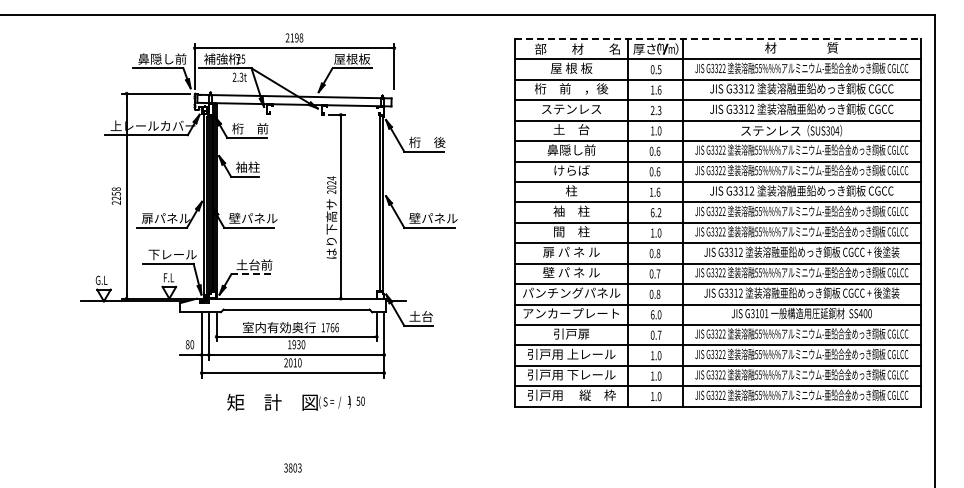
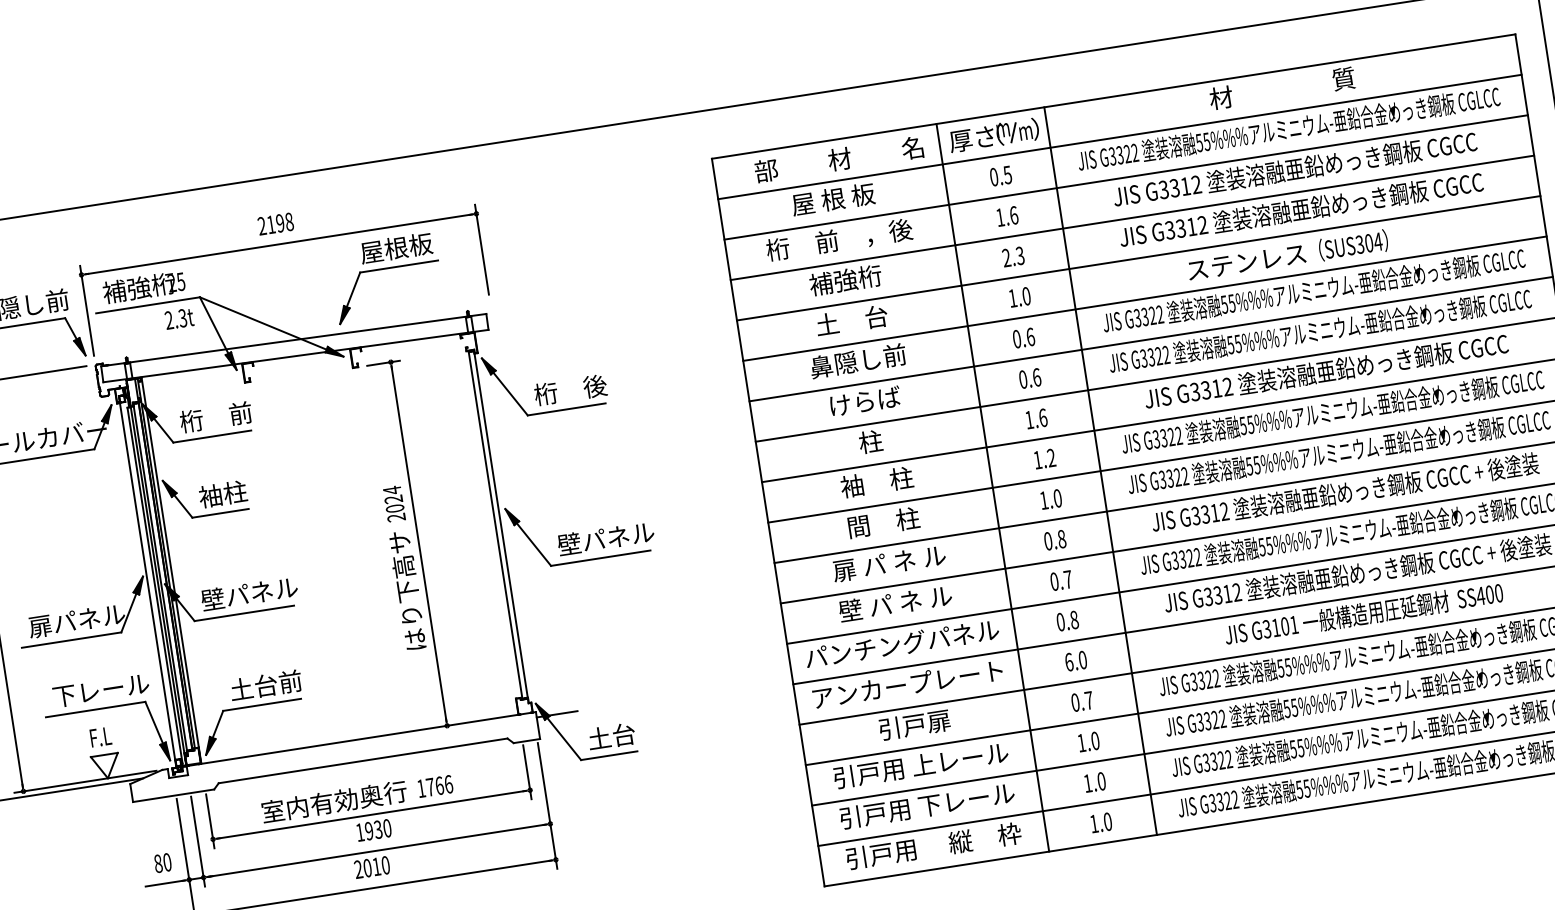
line: (718, 39) -> (1115, 97), dashed -> solid
text: (571, 108) -> (845, 278), ステンレス -> 補強桁
text: (652, 212) -> (1037, 459), 6.2 -> 1.2
line: (251, 274) -> (263, 705), dashed -> solid

